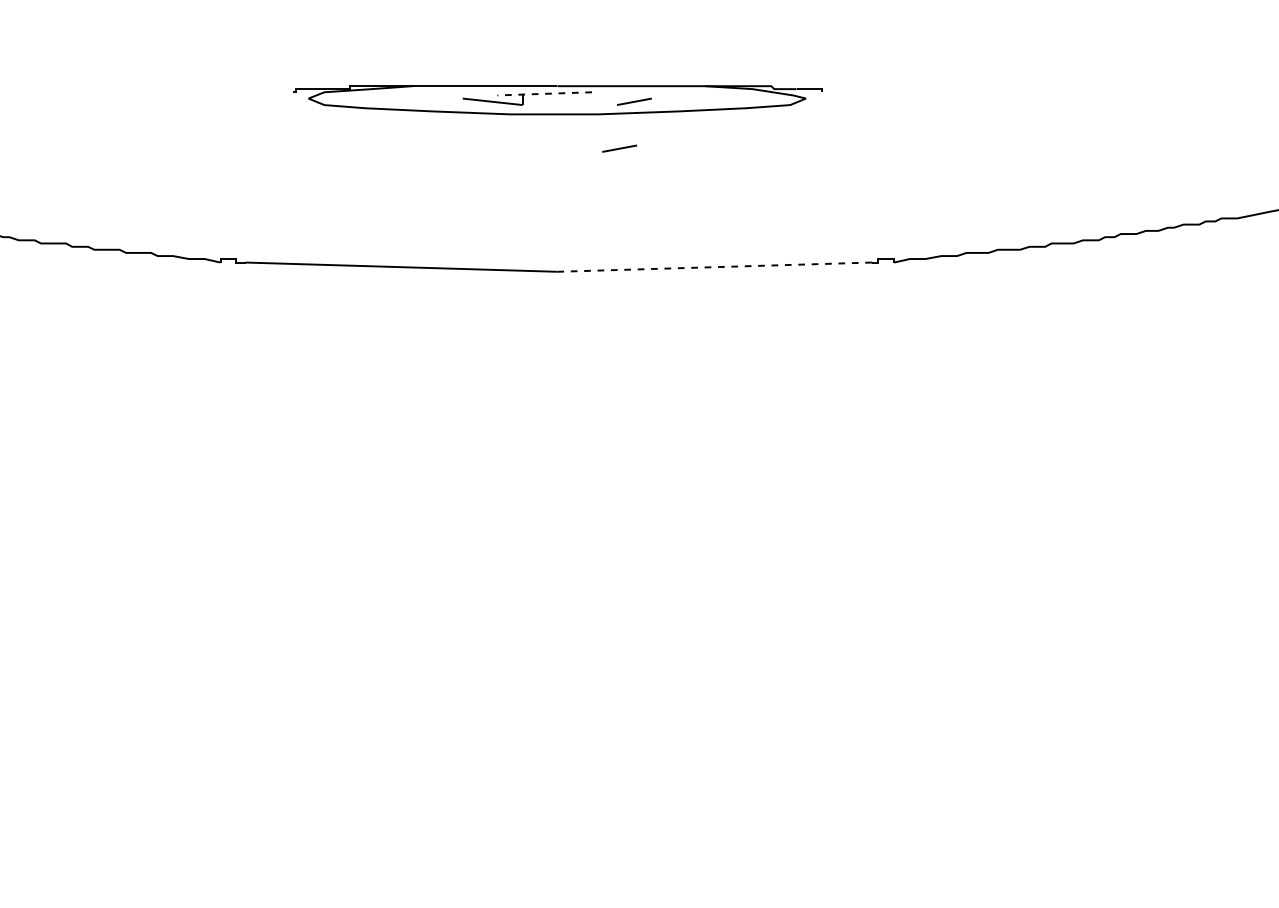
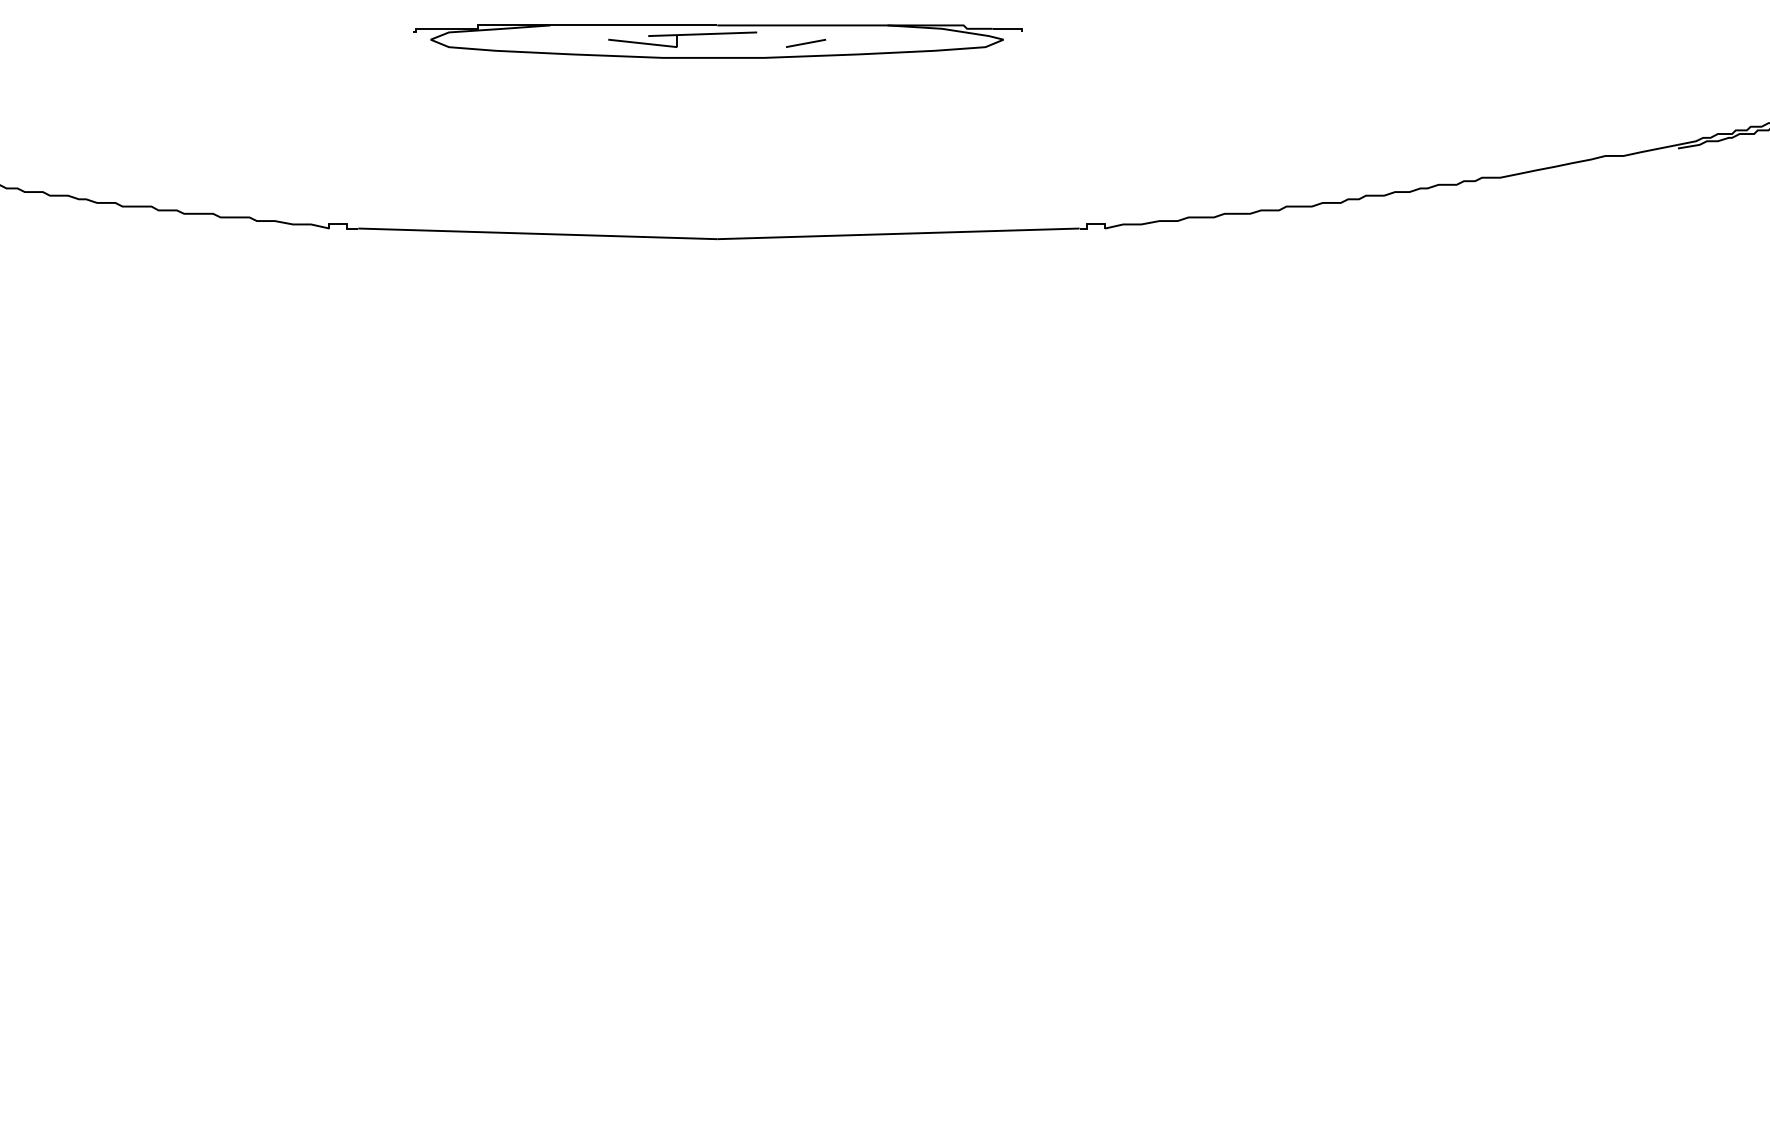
line: (544, 94) -> (702, 34), dashed -> solid
line: (620, 147) -> (789, 96), removed
line: (713, 266) -> (897, 233), dashed -> solid

